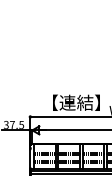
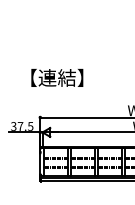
text: (76, 102) -> (57, 77), moved

